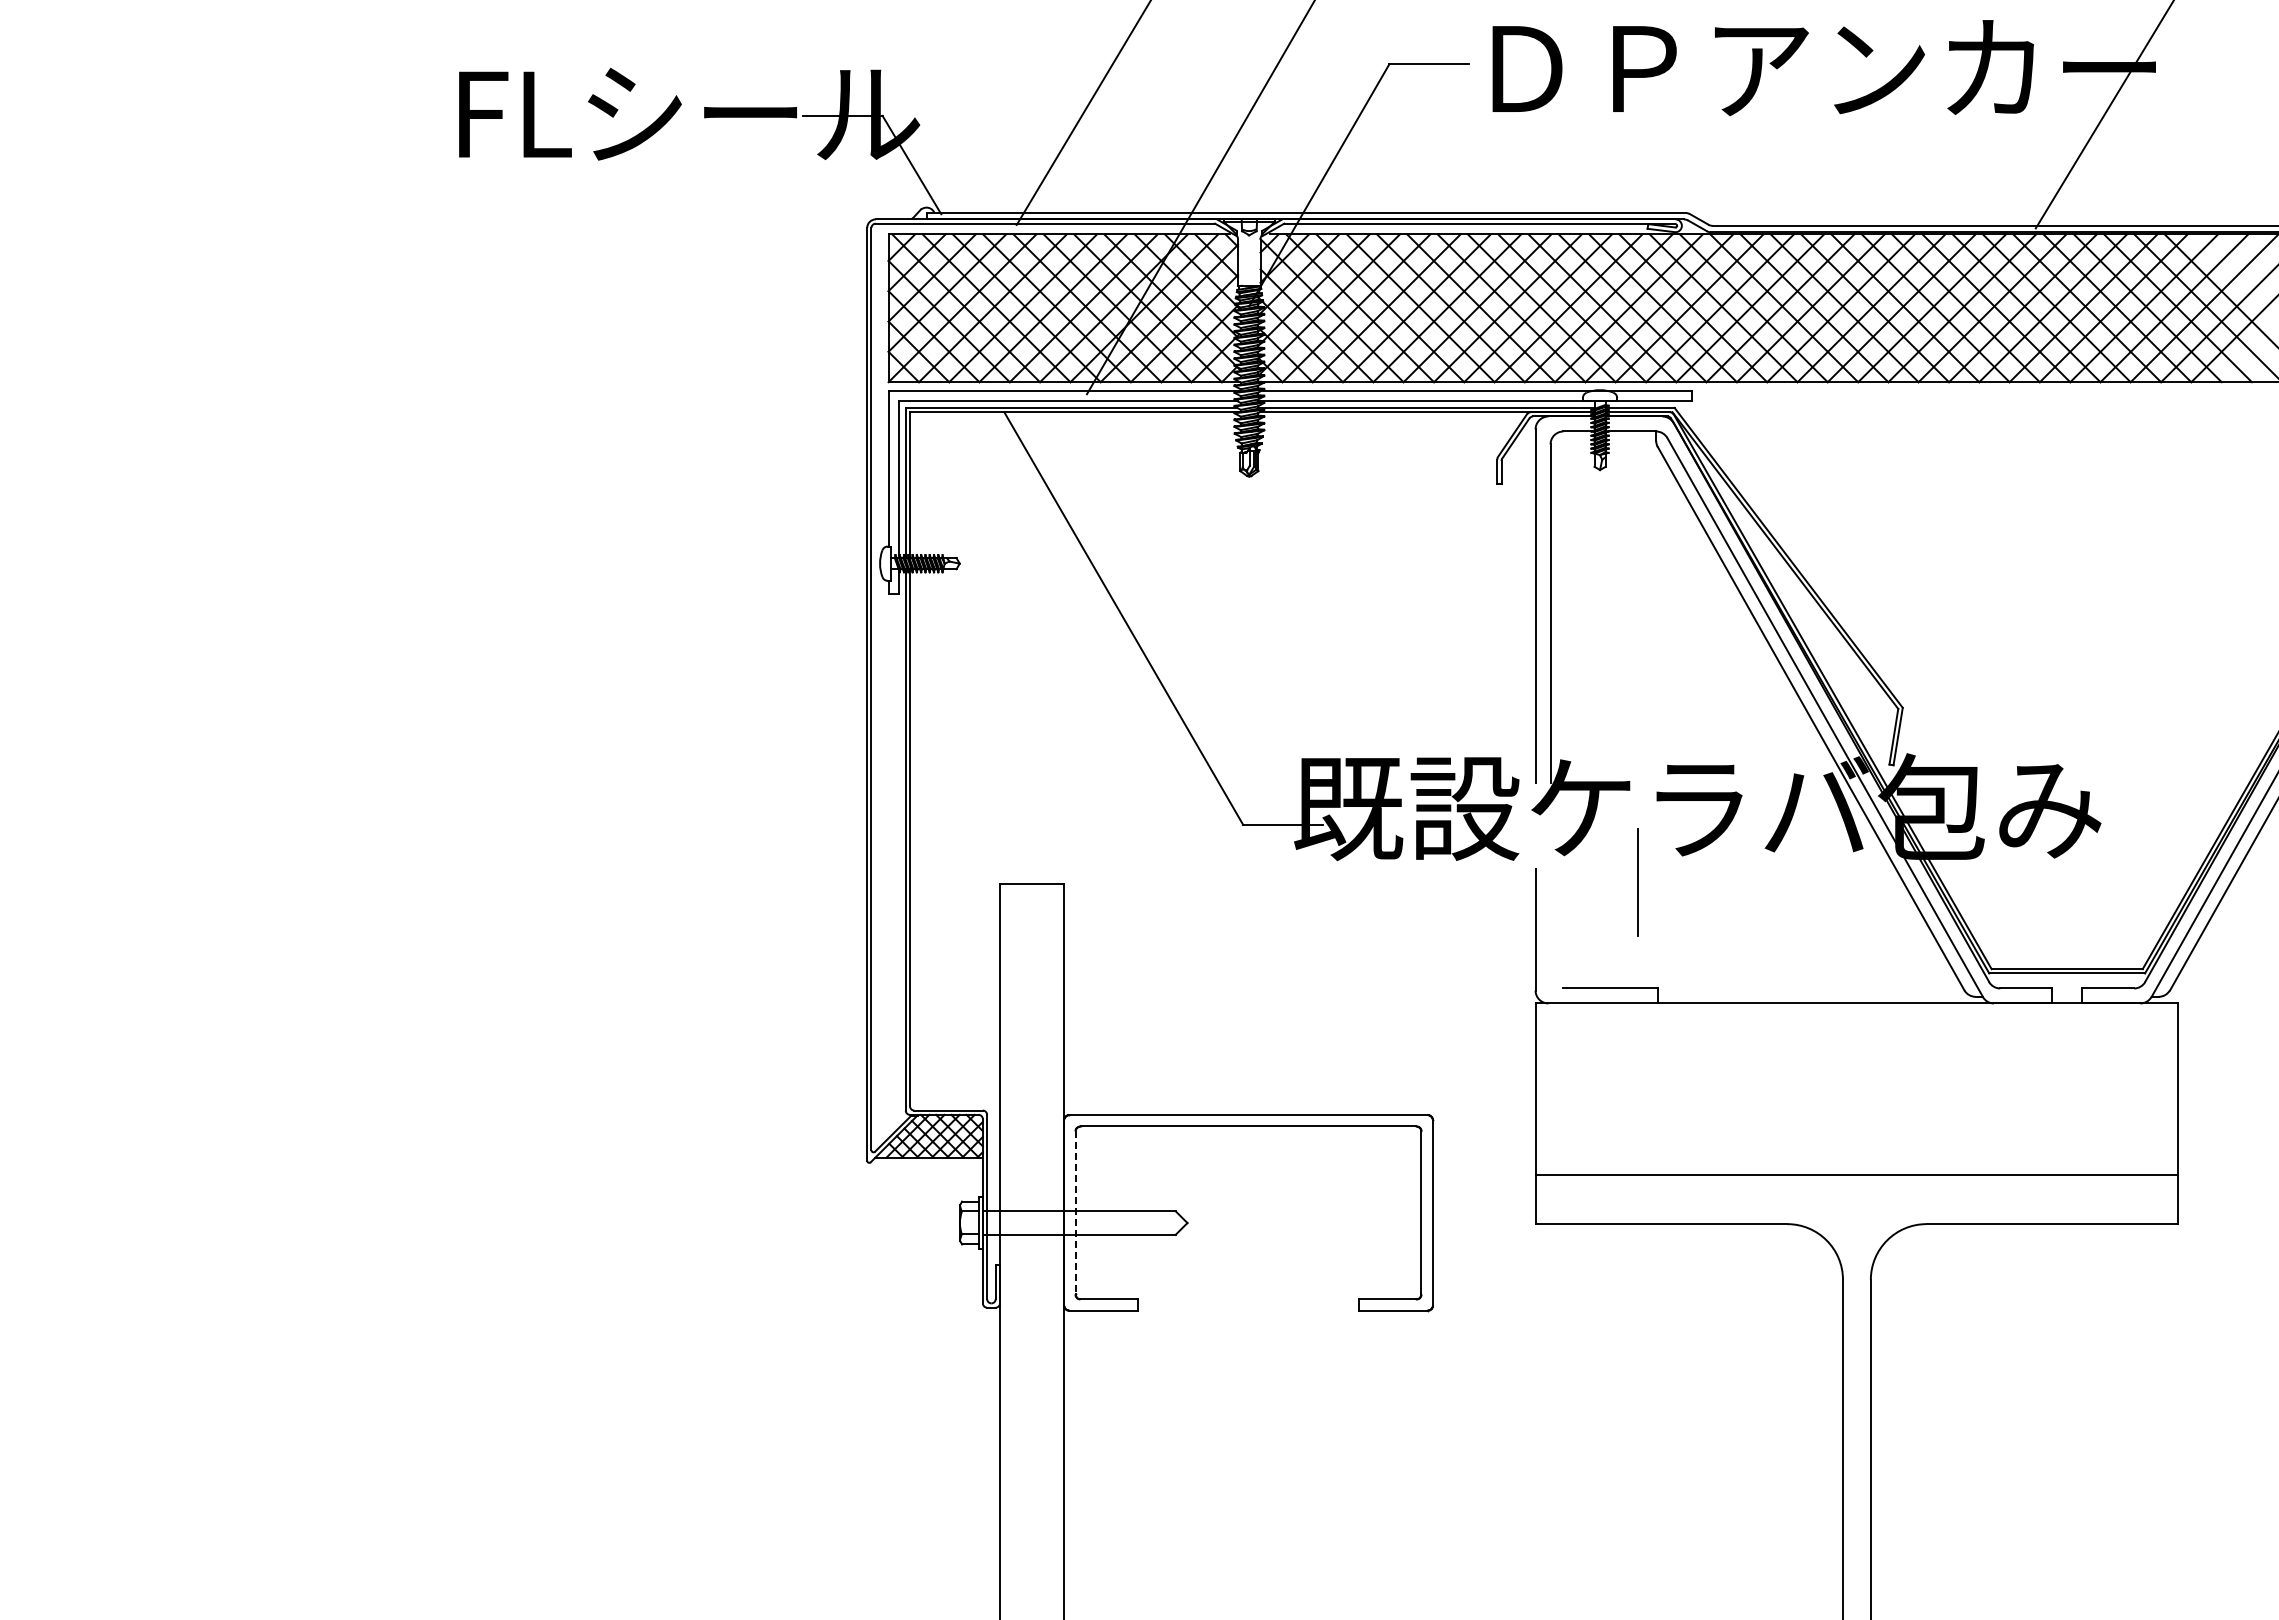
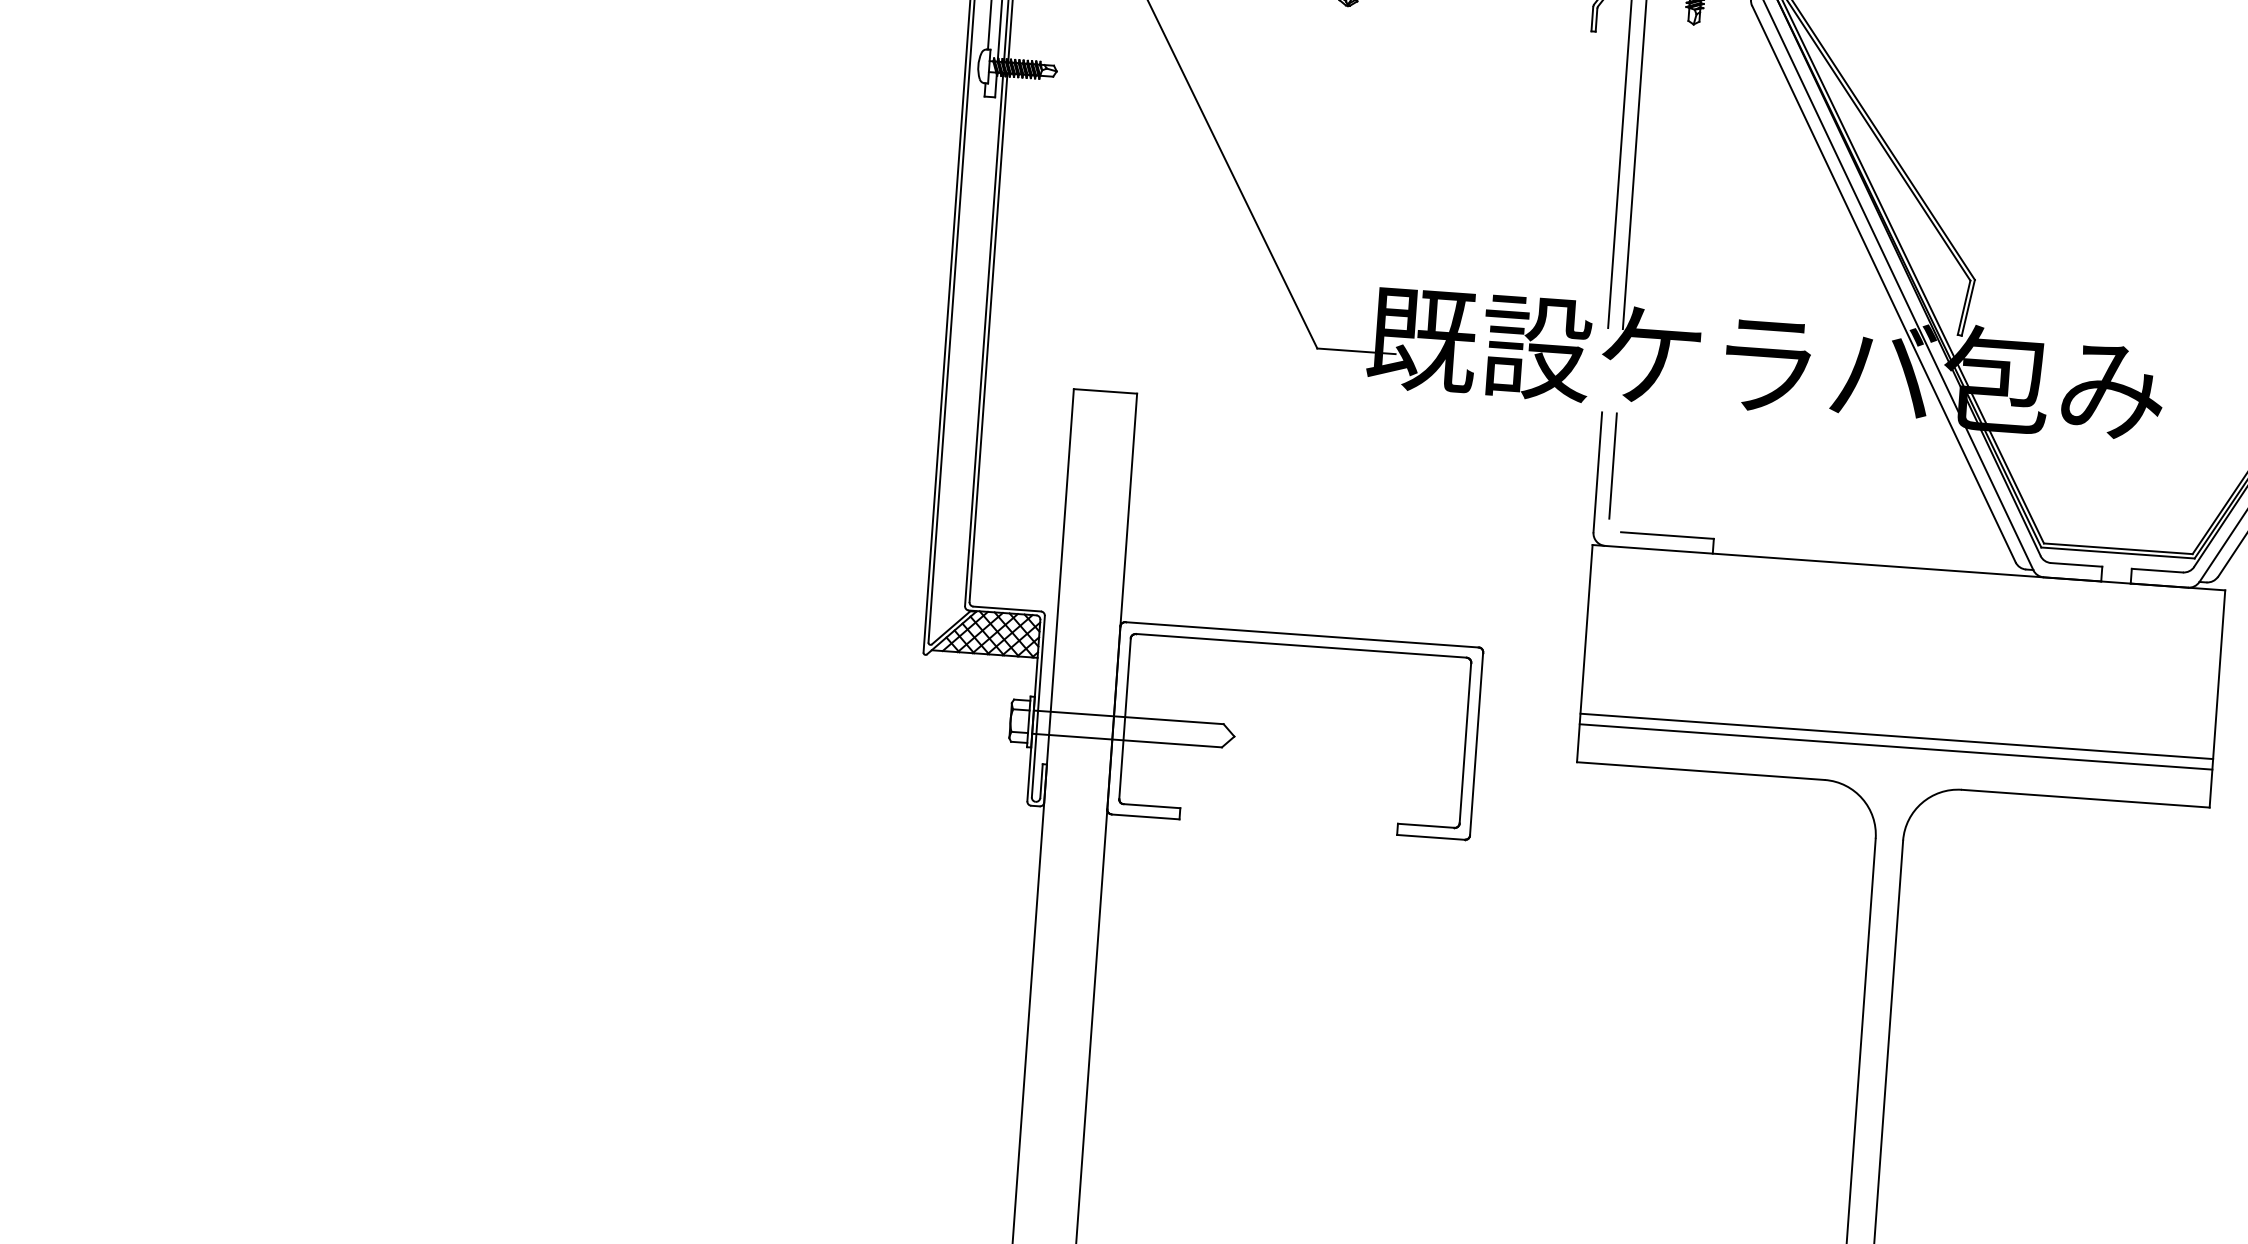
line: (1637, 882) -> (1612, 466), moved
line: (1856, 1185) -> (1895, 746), added
line: (1075, 1212) -> (1124, 718), dashed -> solid

